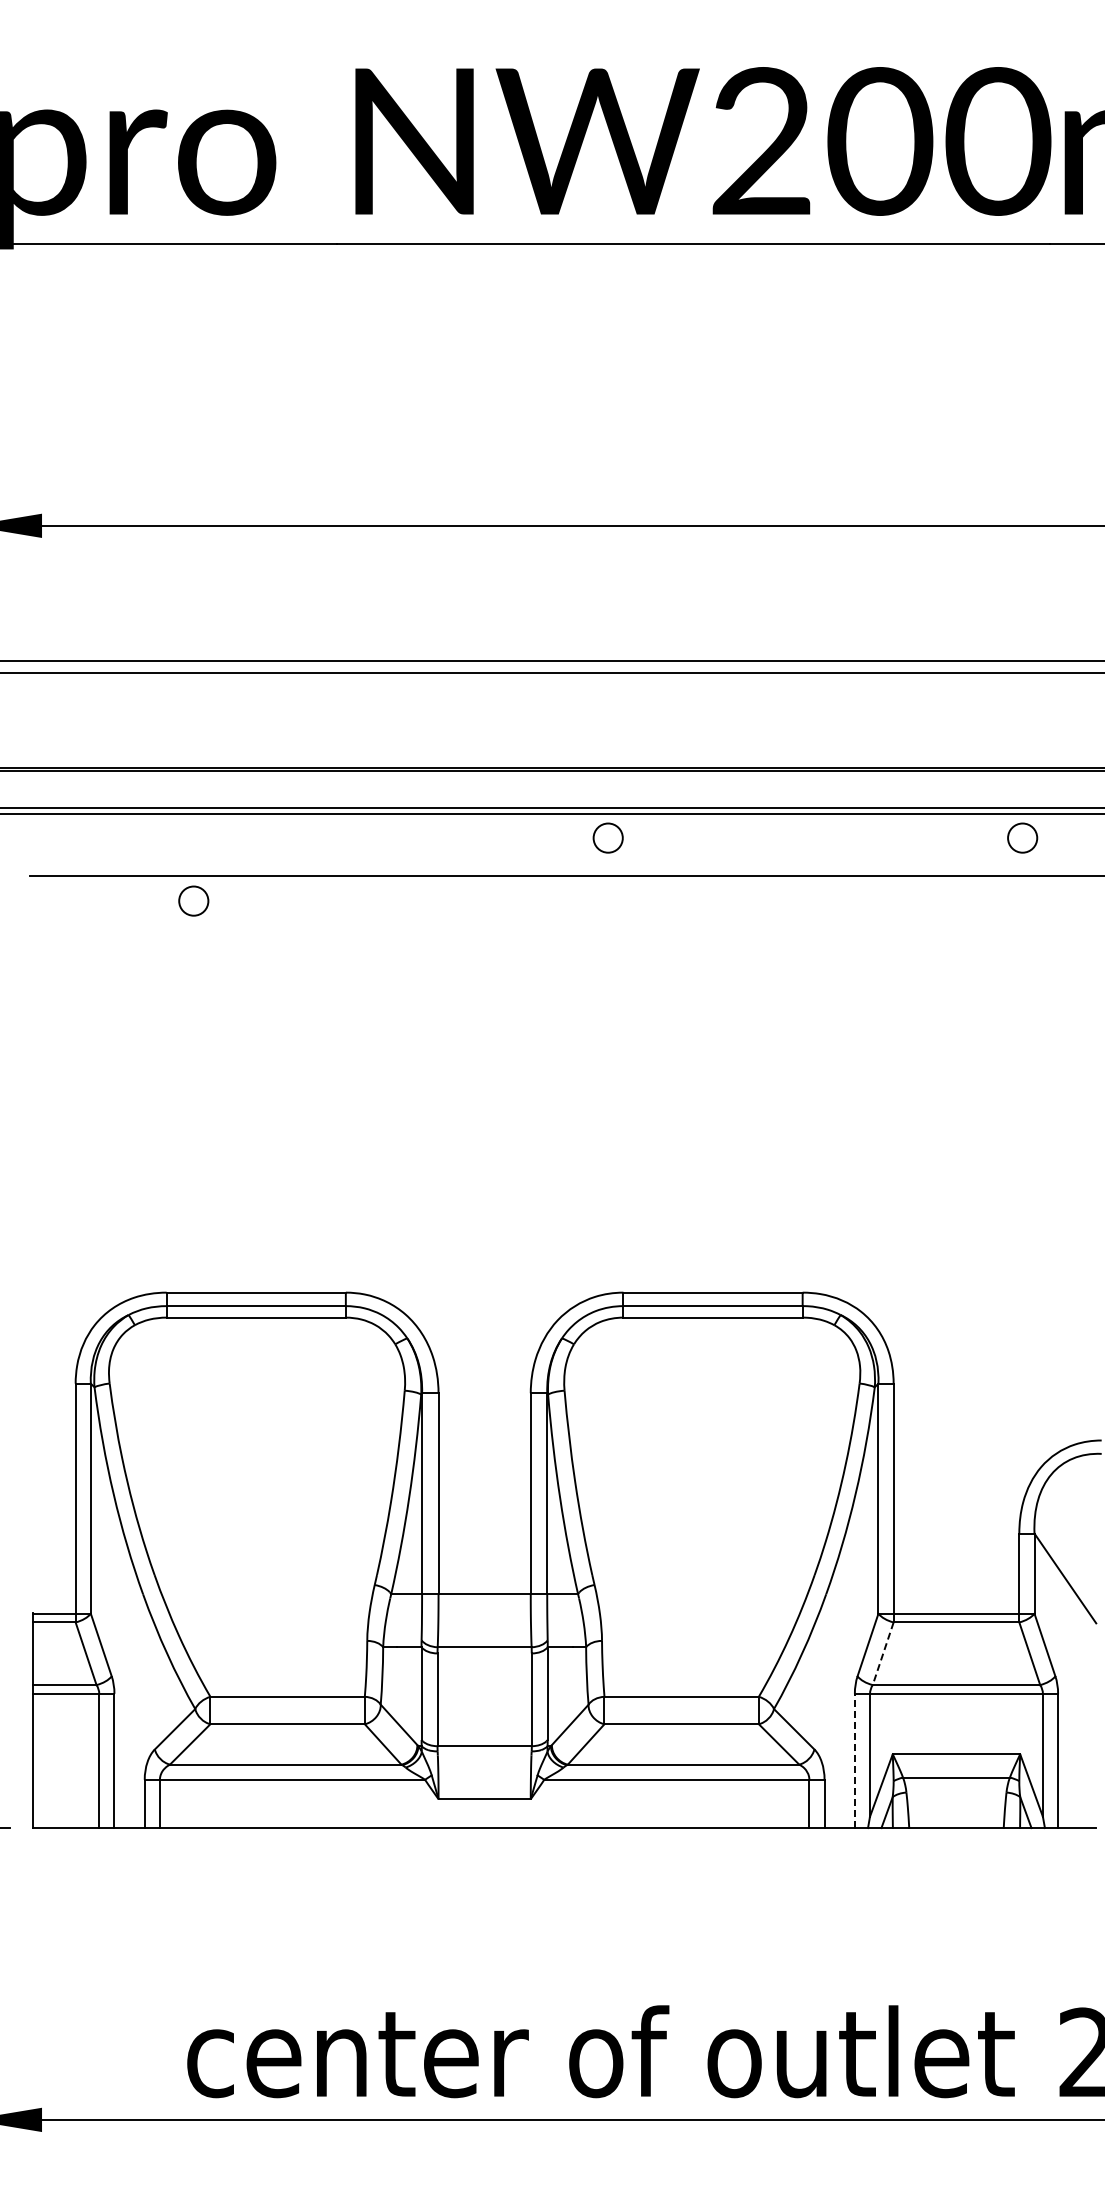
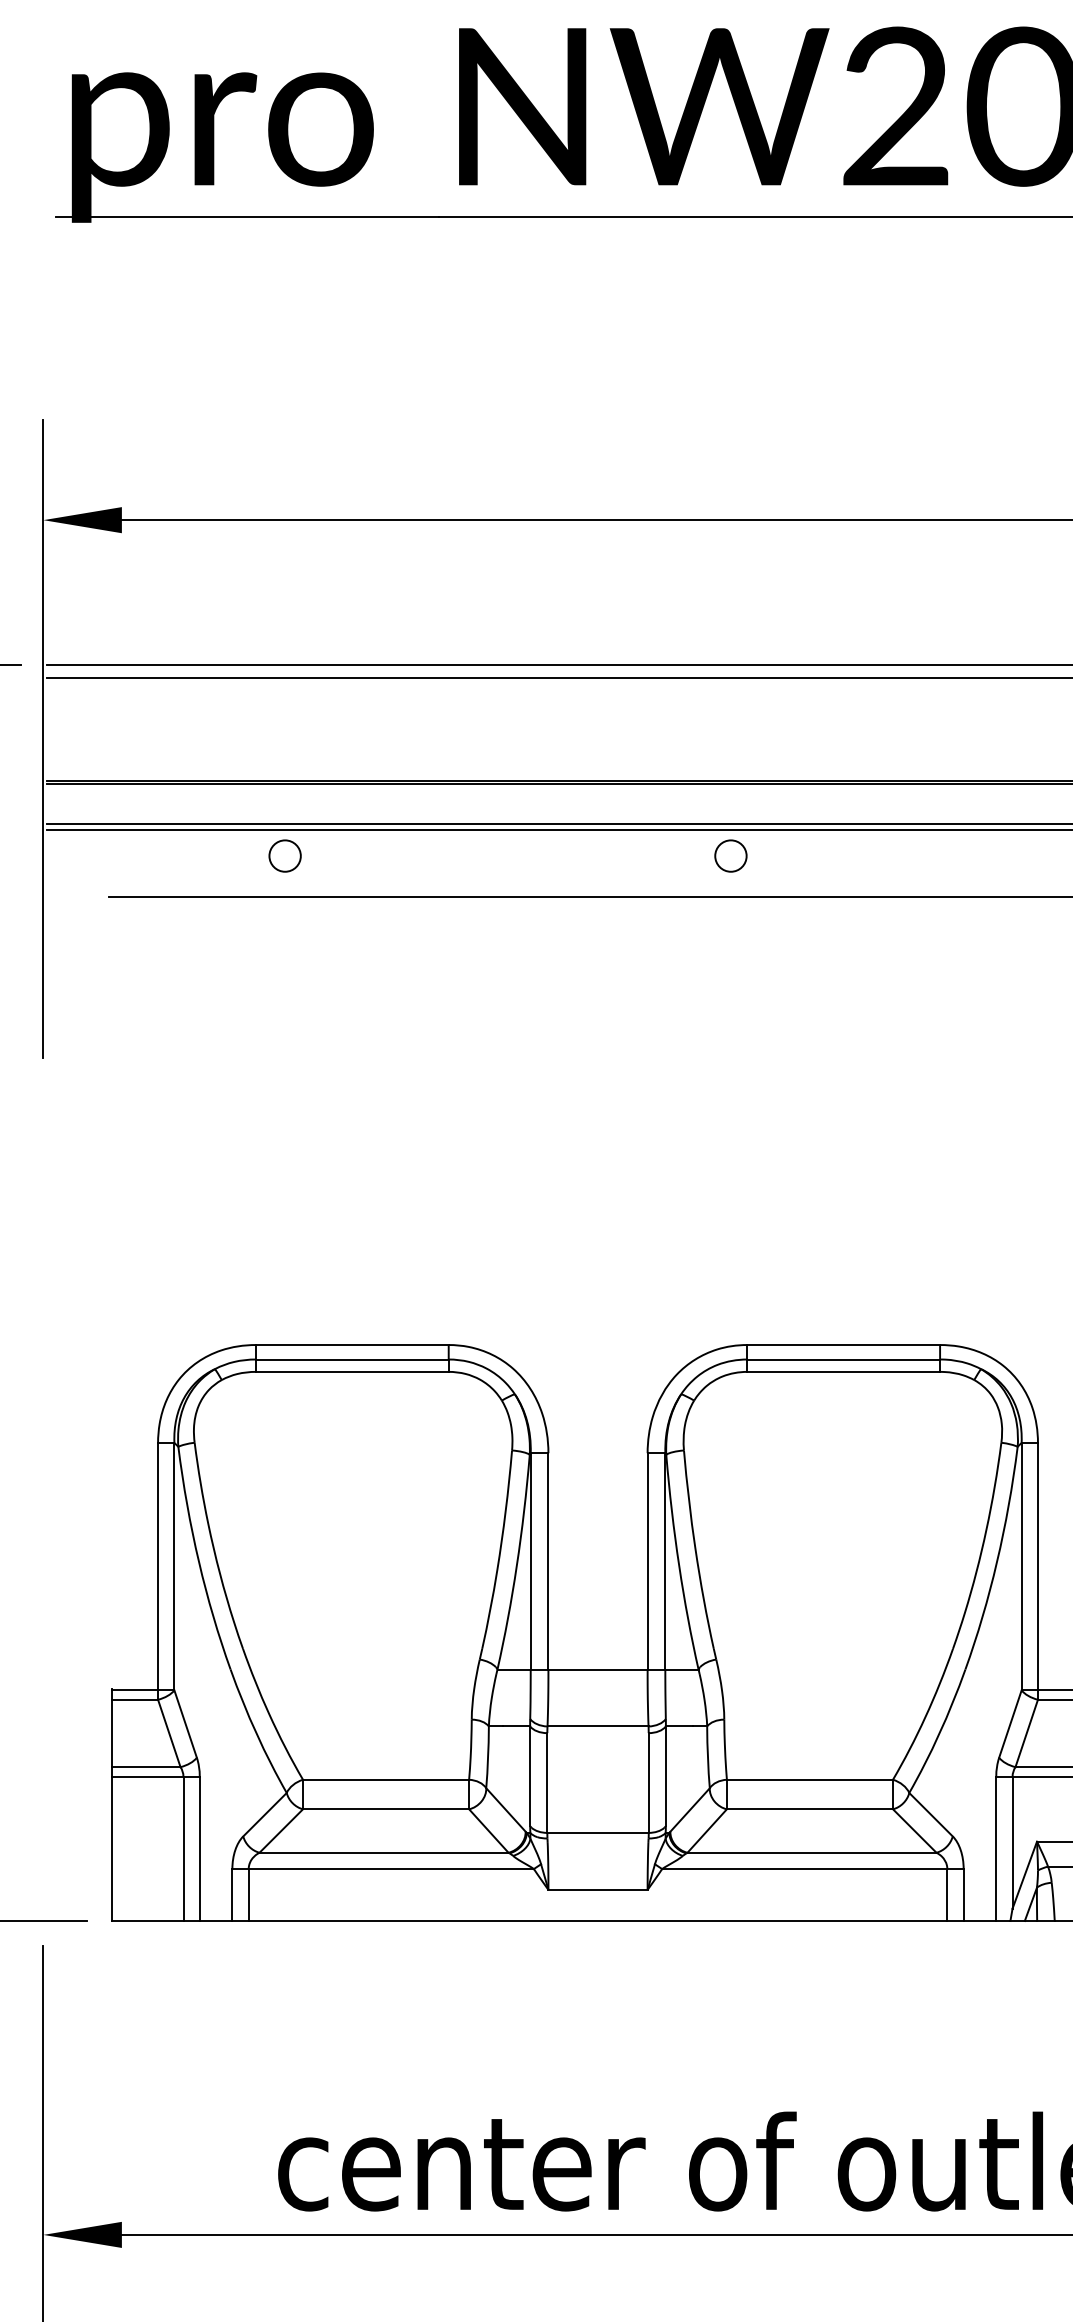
circle: (193, 900) -> (284, 855), moved
line: (883, 1654) -> (1027, 1734), dashed -> solid
line: (854, 1760) -> (995, 1848), dashed -> solid

